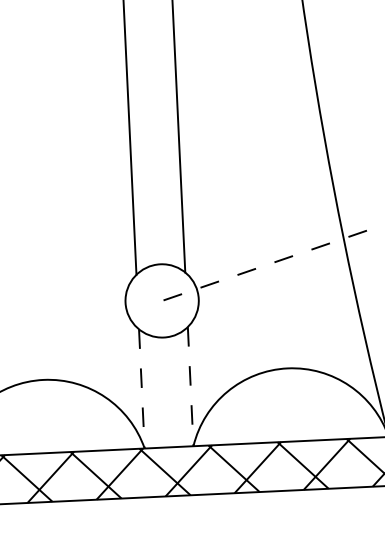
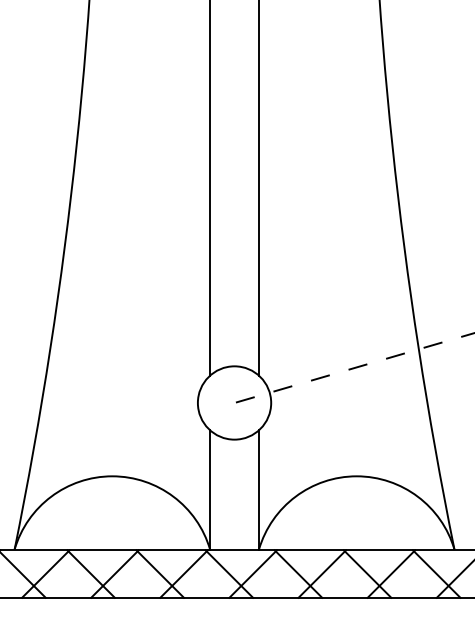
line: (190, 386) -> (258, 489), dashed -> solid
line: (142, 388) -> (210, 489), dashed -> solid

